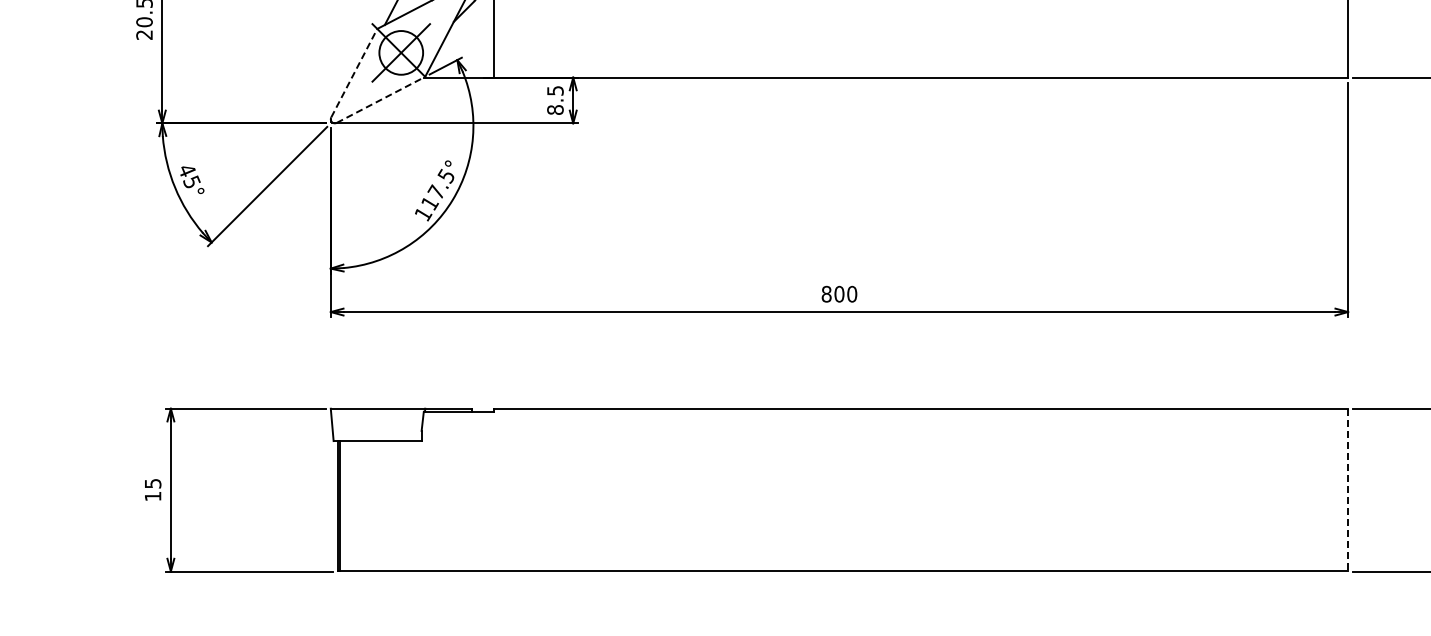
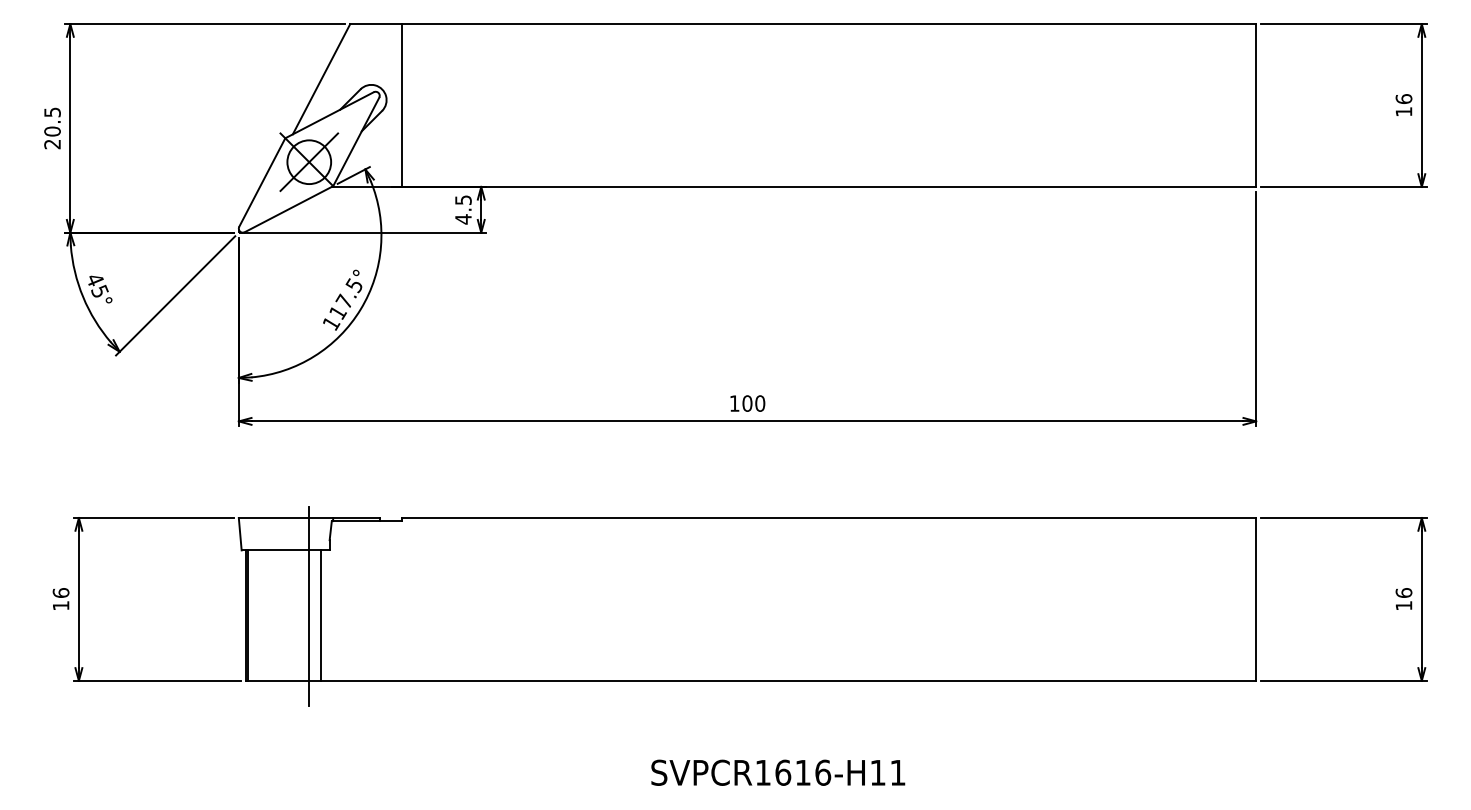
line: (354, 73) -> (262, 182), dashed -> solid
line: (381, 100) -> (289, 209), dashed -> solid
text: (555, 110) -> (463, 219), 8.5 -> 4.5
text: (826, 294) -> (734, 403), 800 -> 100
text: (152, 483) -> (60, 592), 15 -> 16
line: (1348, 490) -> (1256, 599), dashed -> solid
line: (401, 497) -> (309, 606), added
line: (413, 506) -> (321, 615), added

